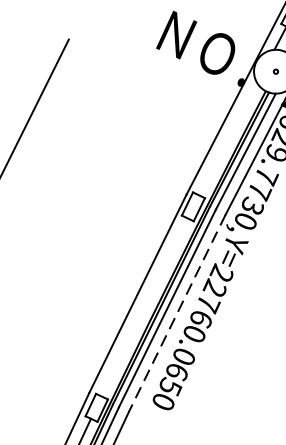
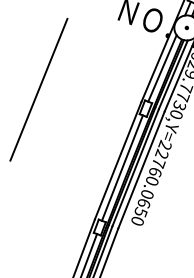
line: (227, 139) -> (162, 68), added
line: (142, 306) -> (121, 167), added
line: (177, 314) -> (141, 170), dashed -> solid

